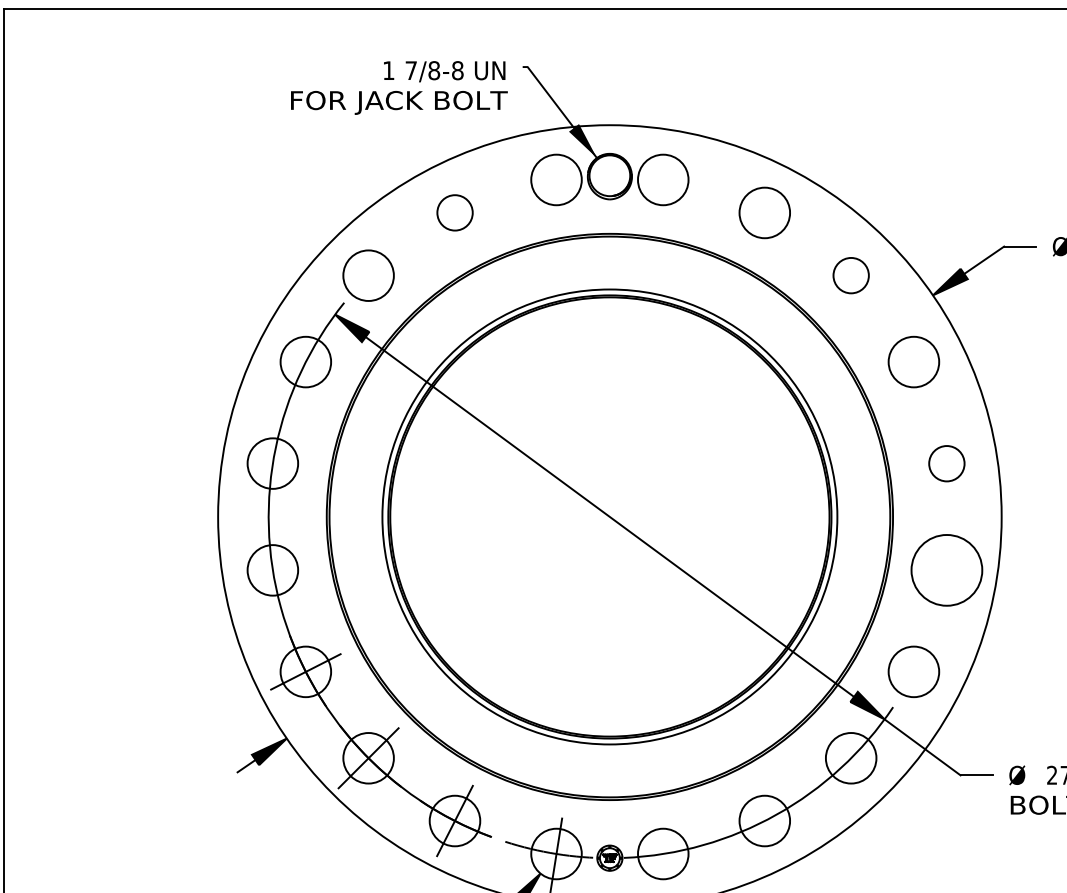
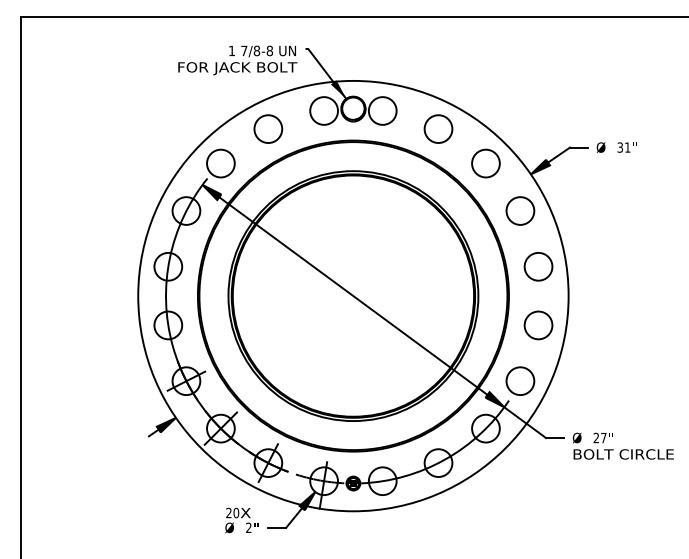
circle: (455, 211) -> (268, 128), size x1.43
circle: (850, 275) -> (485, 163), size x1.43
circle: (946, 463) -> (538, 266), size x1.43
circle: (946, 570) -> (538, 325), size x0.71

